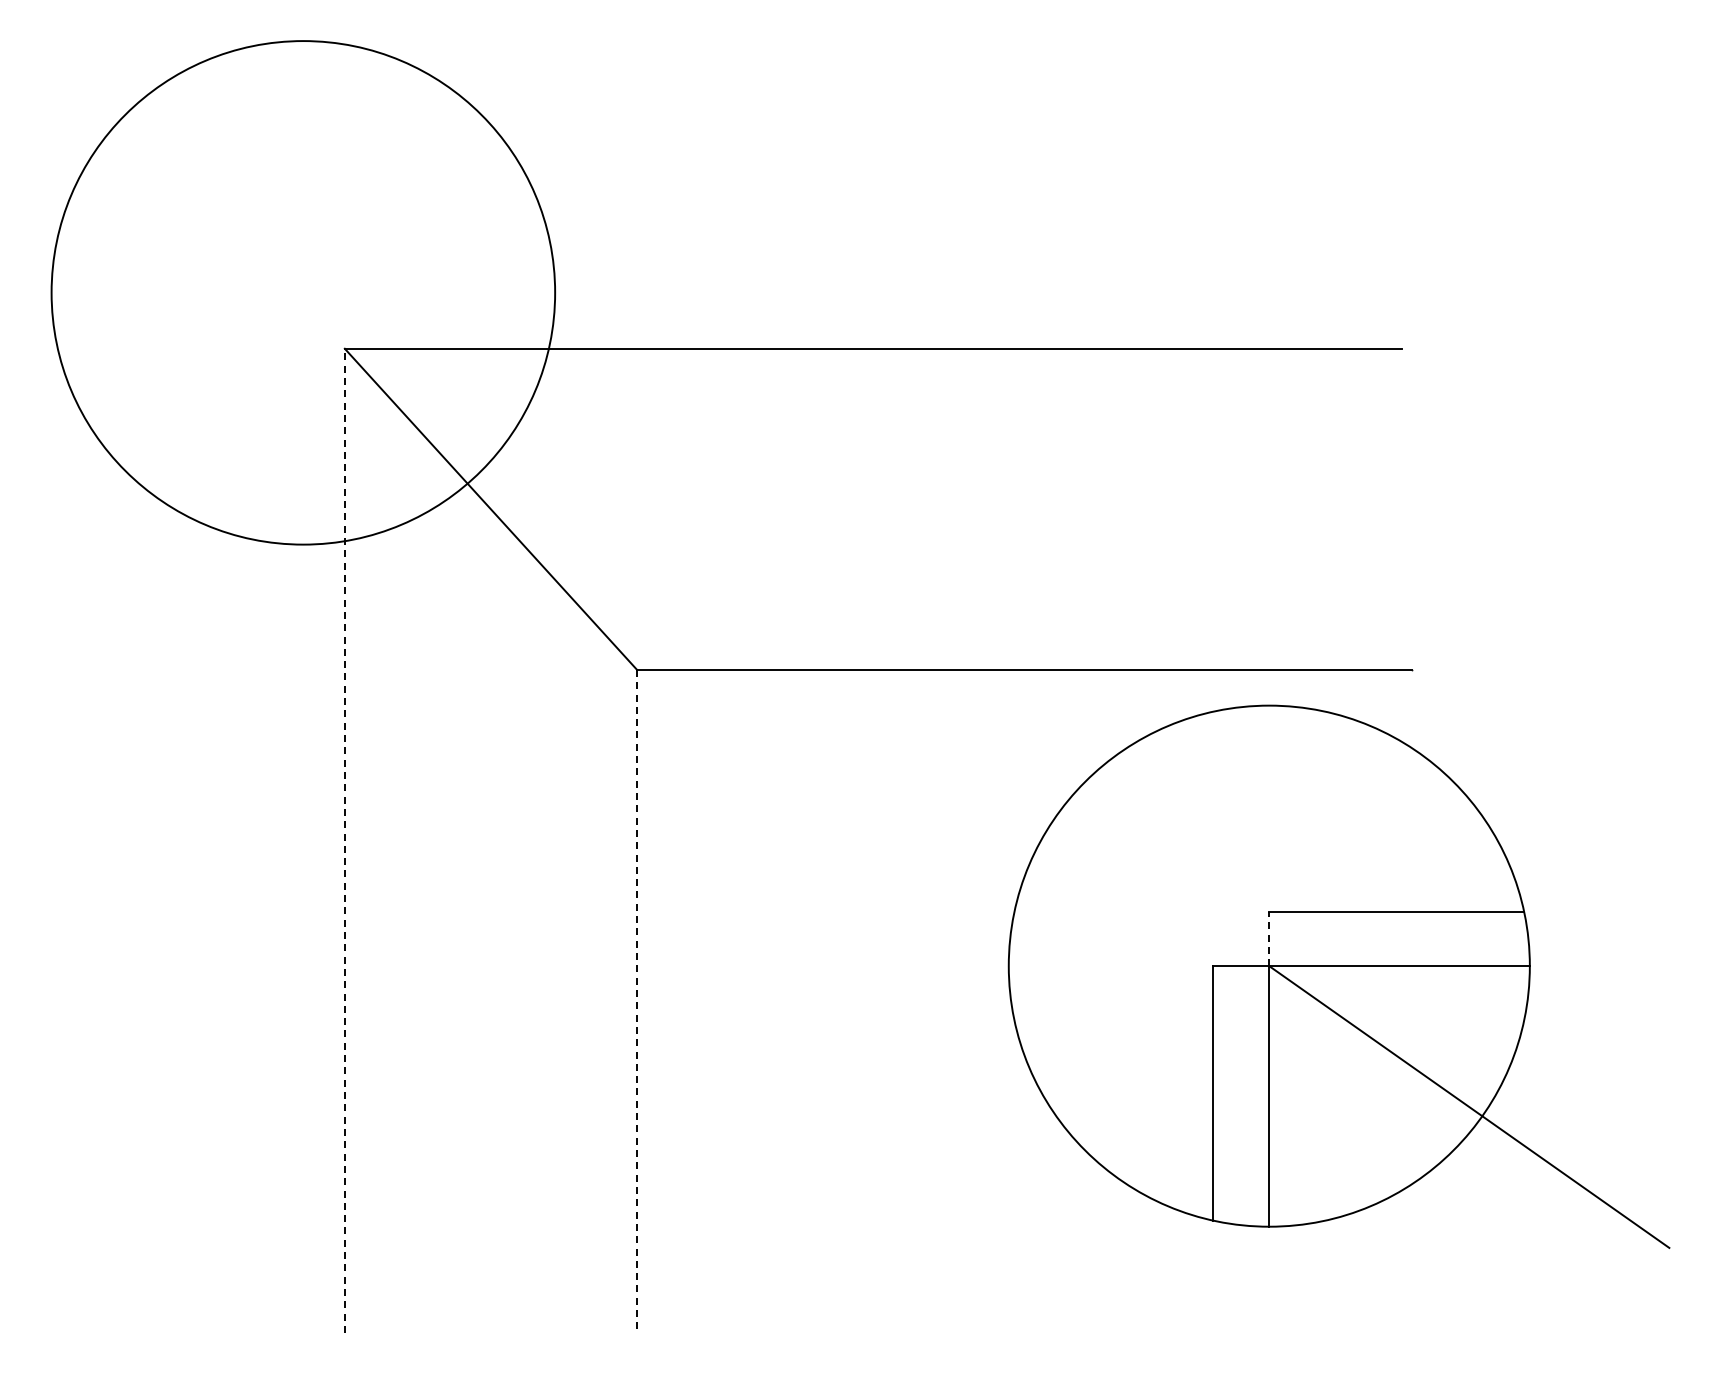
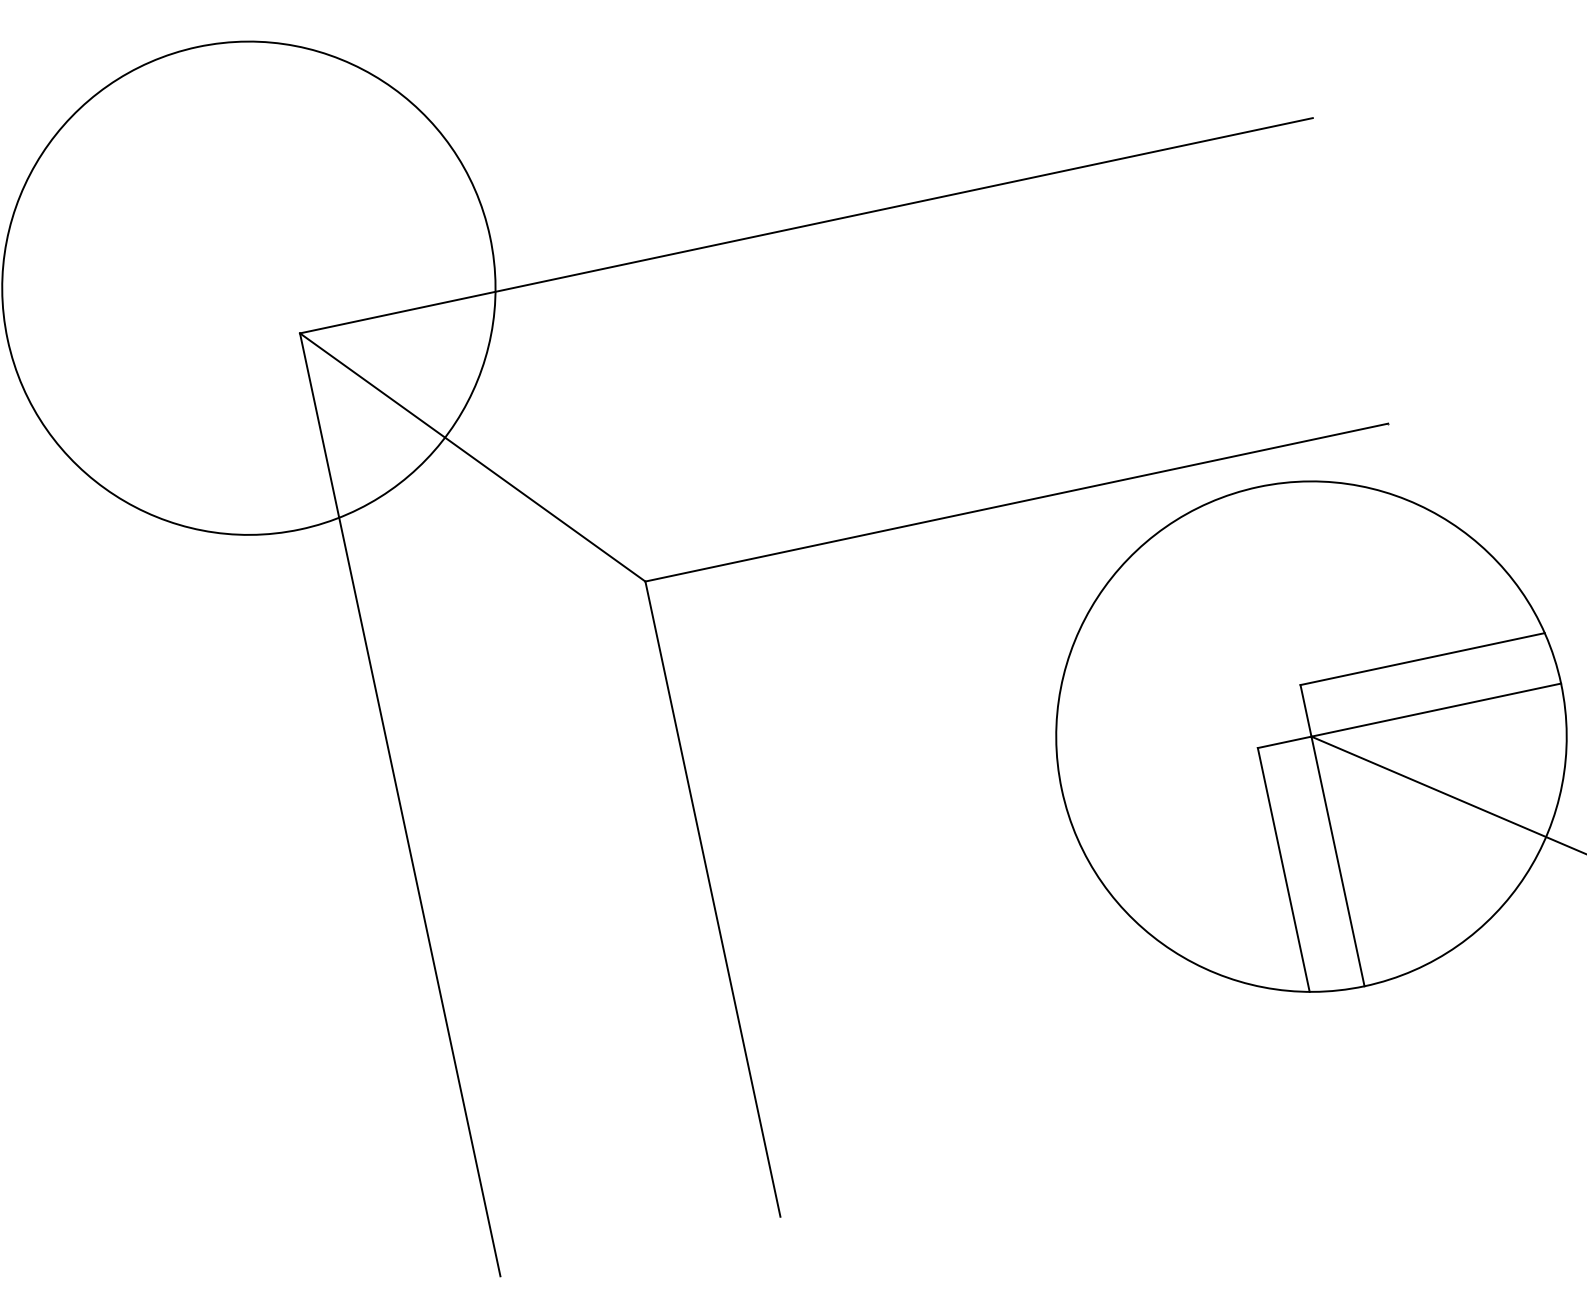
line: (344, 840) -> (399, 804), dashed -> solid
line: (1269, 939) -> (1306, 711), dashed -> solid
line: (637, 1001) -> (713, 899), dashed -> solid

